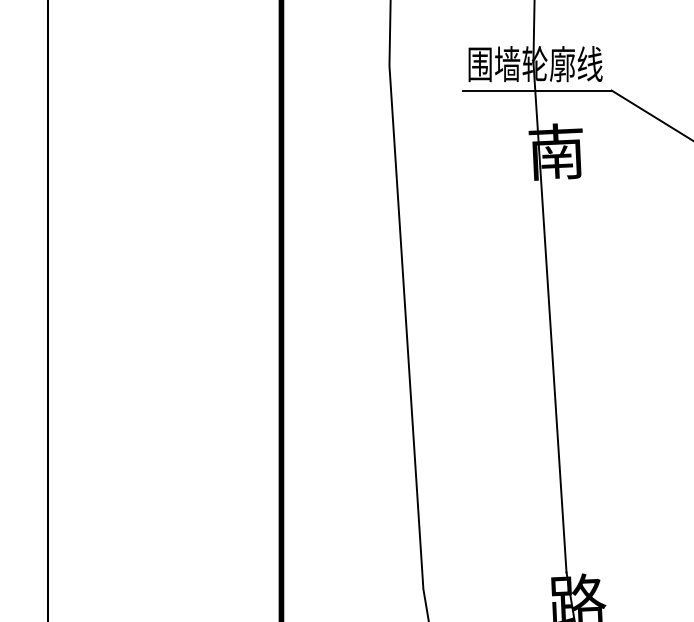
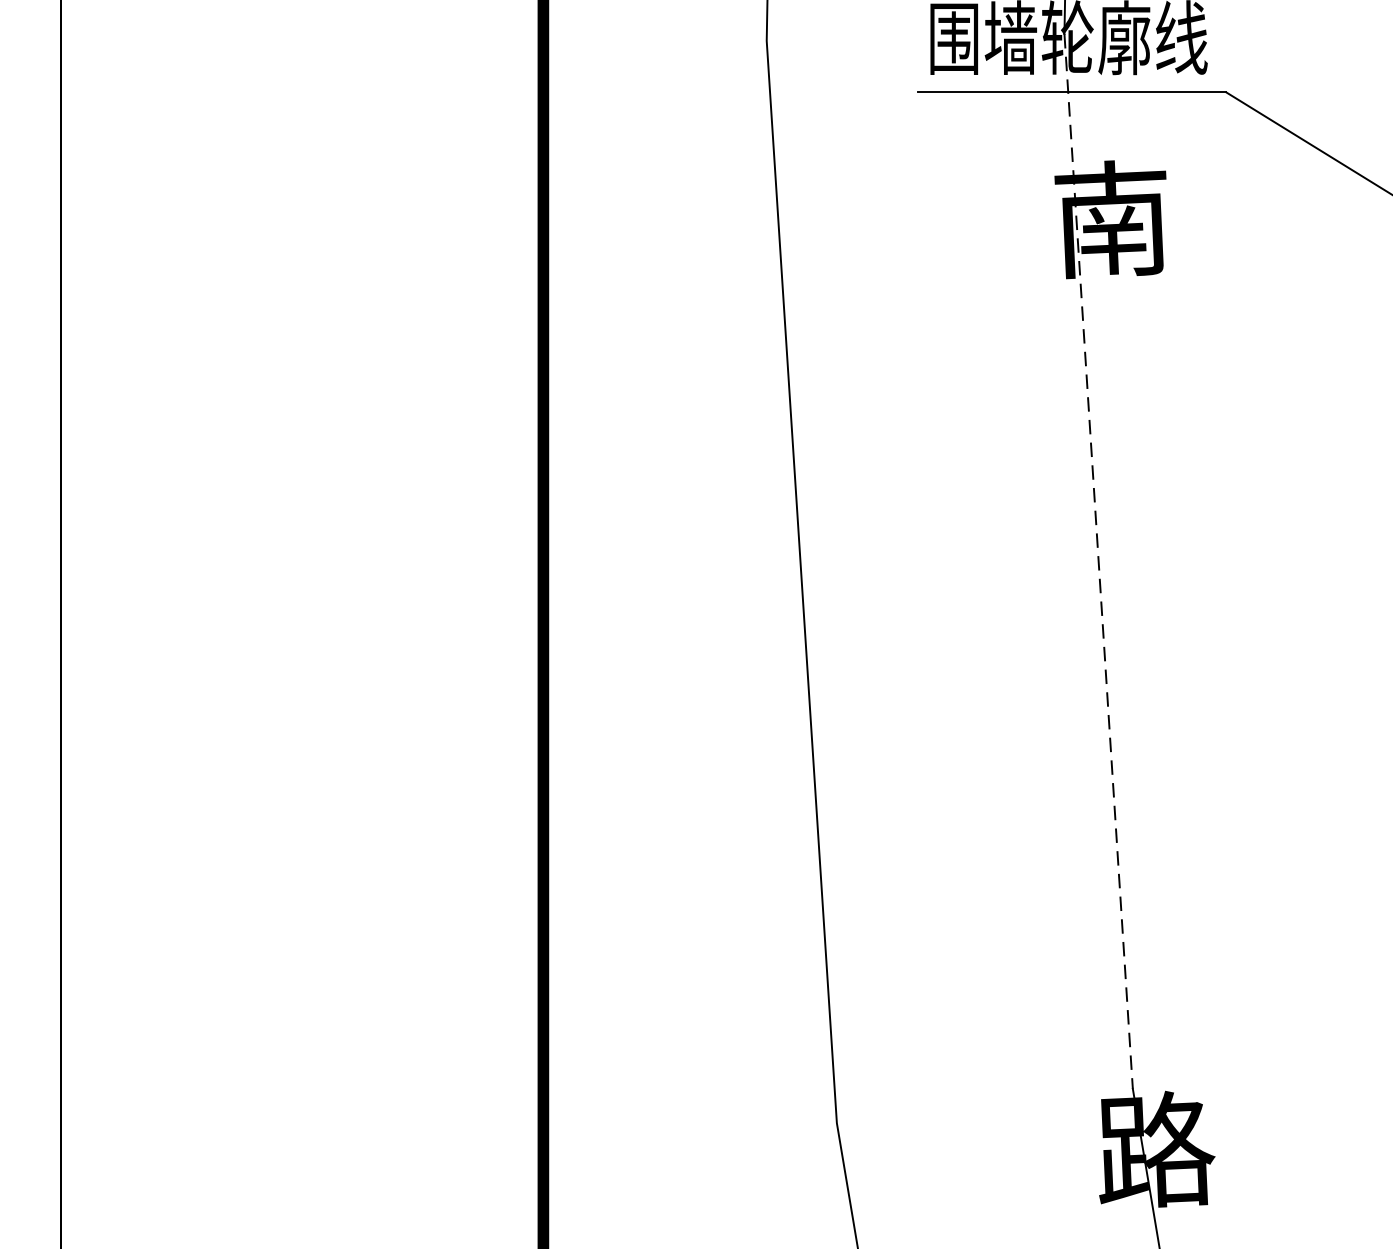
line: (549, 317) -> (1097, 561), solid -> dashed

